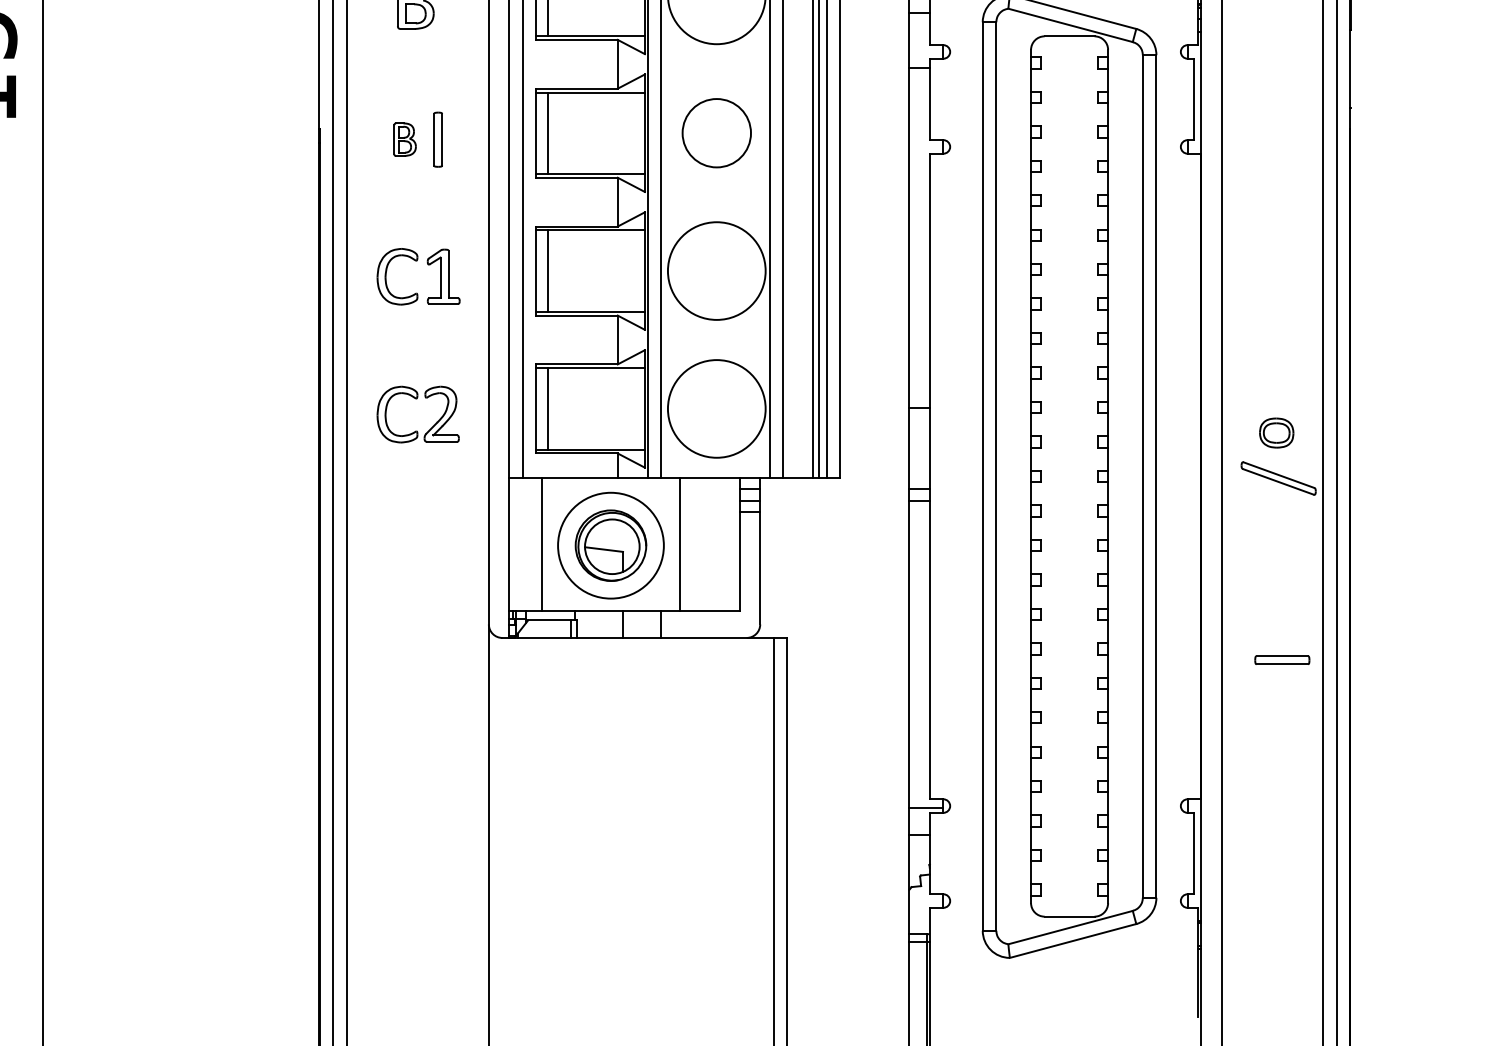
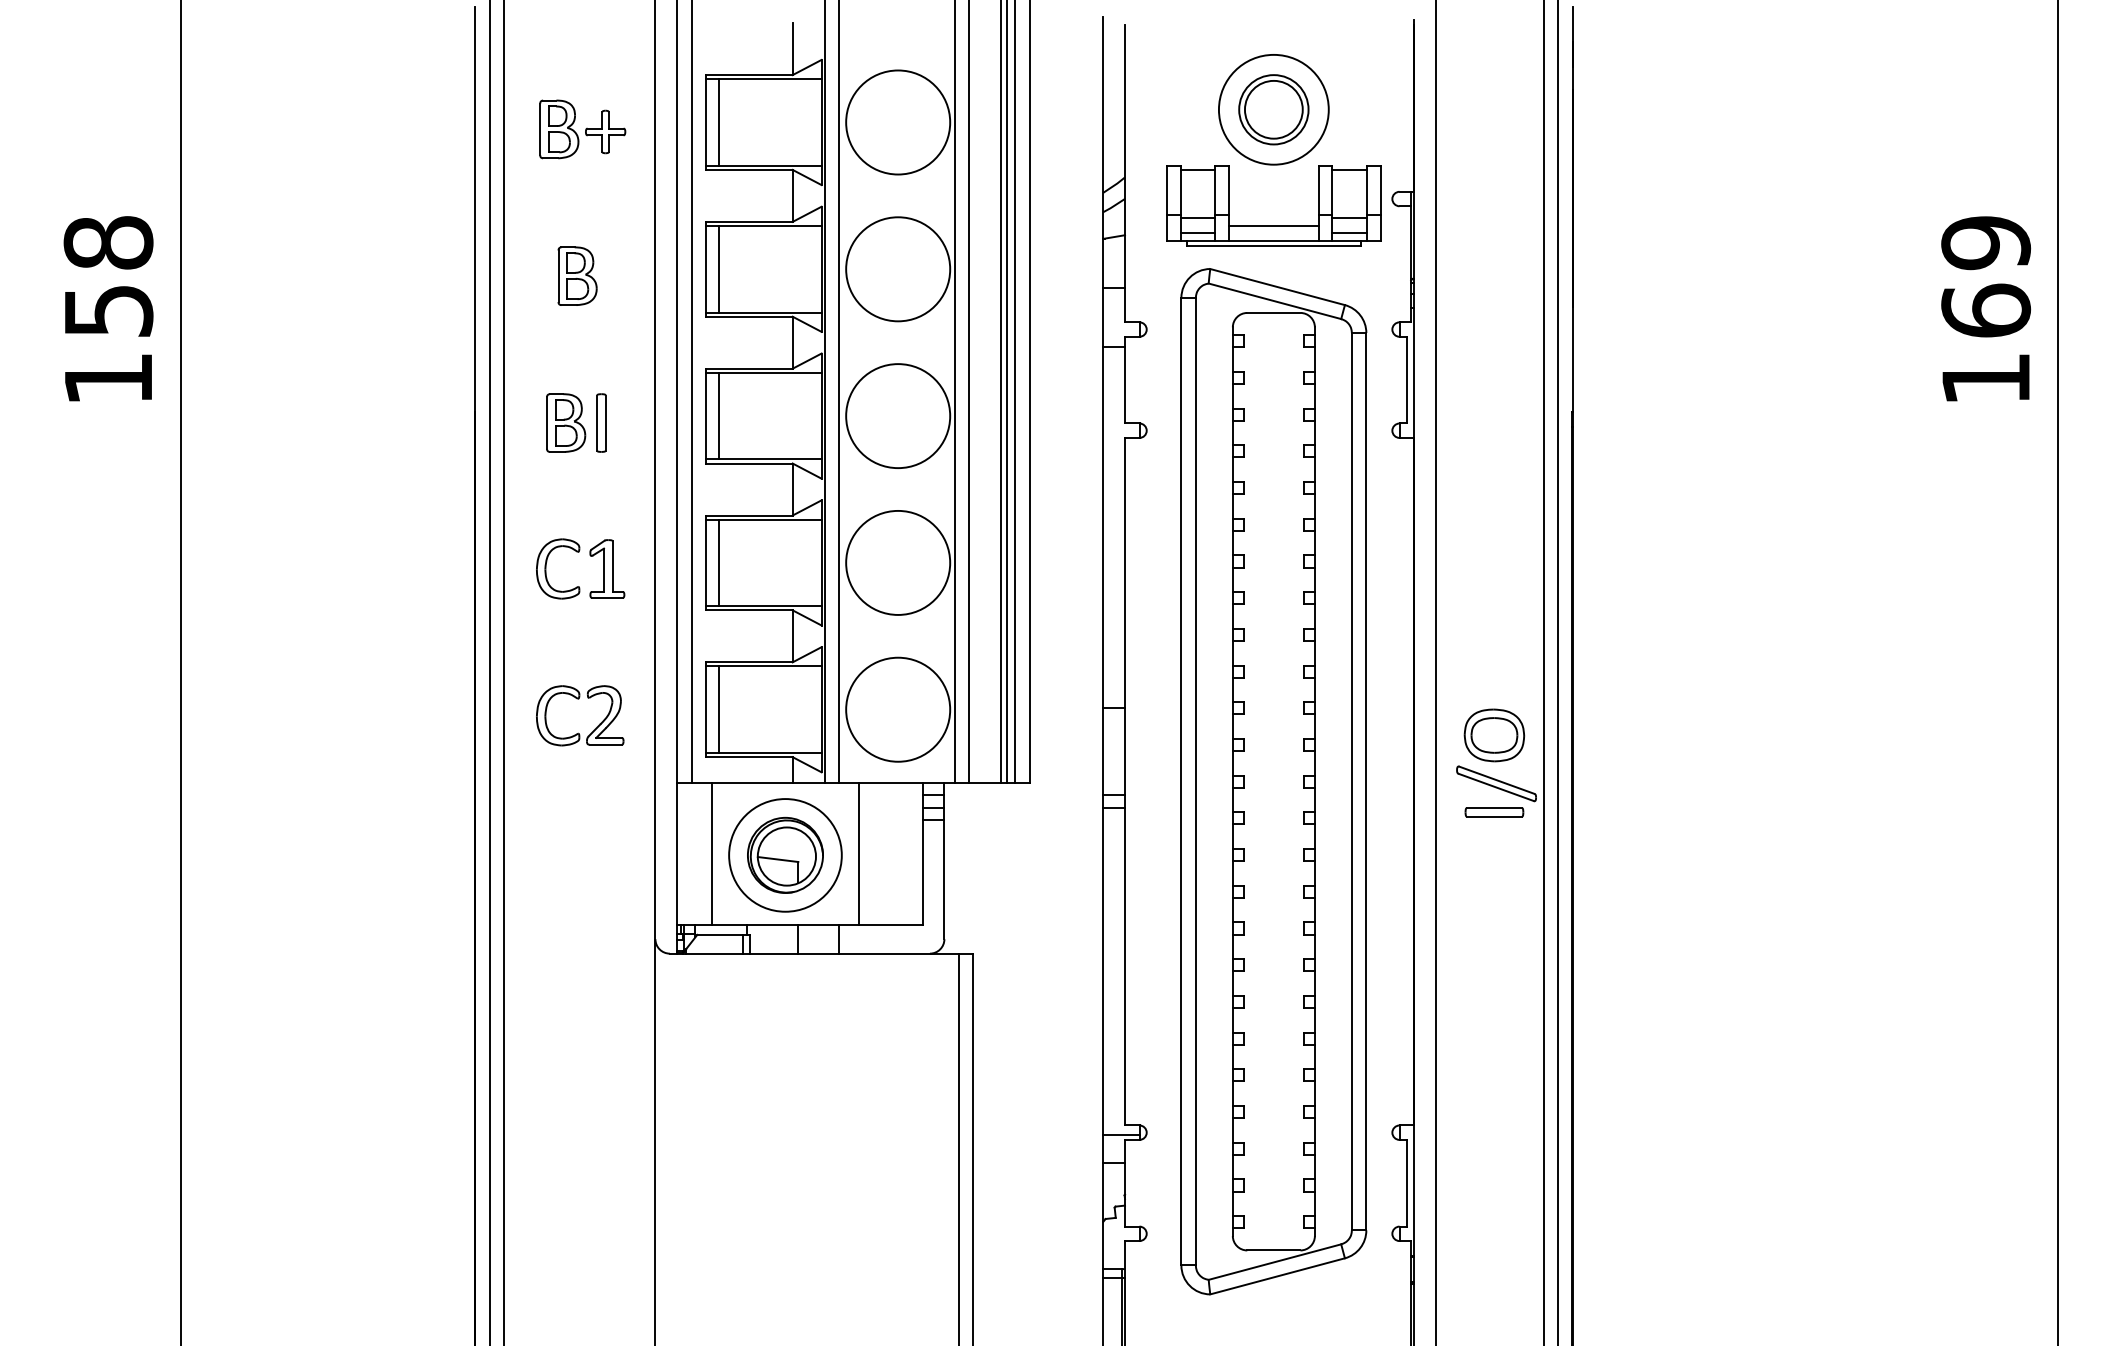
circle: (717, 133) -> (898, 416), size x1.43
part: (405, 139) -> (566, 422), size x1.67
part: (1276, 433) -> (1494, 735), size x1.67
part: (1282, 660) -> (1494, 812), moved

